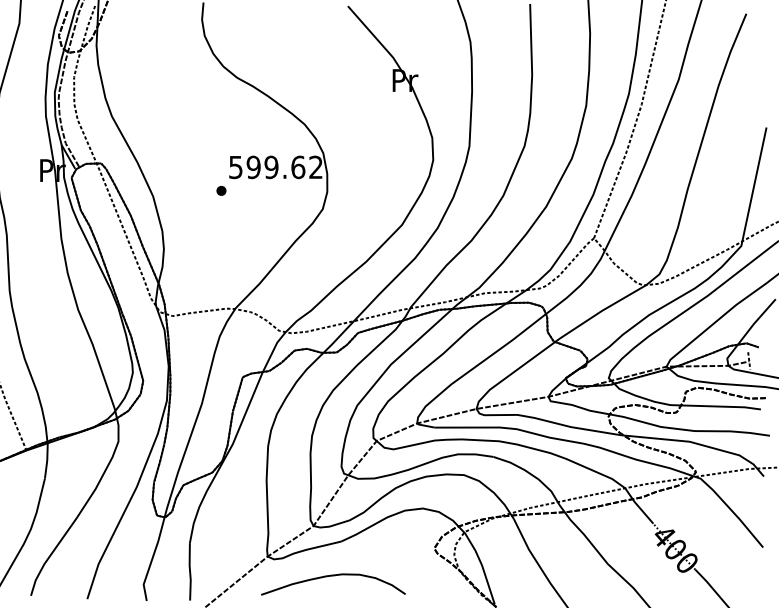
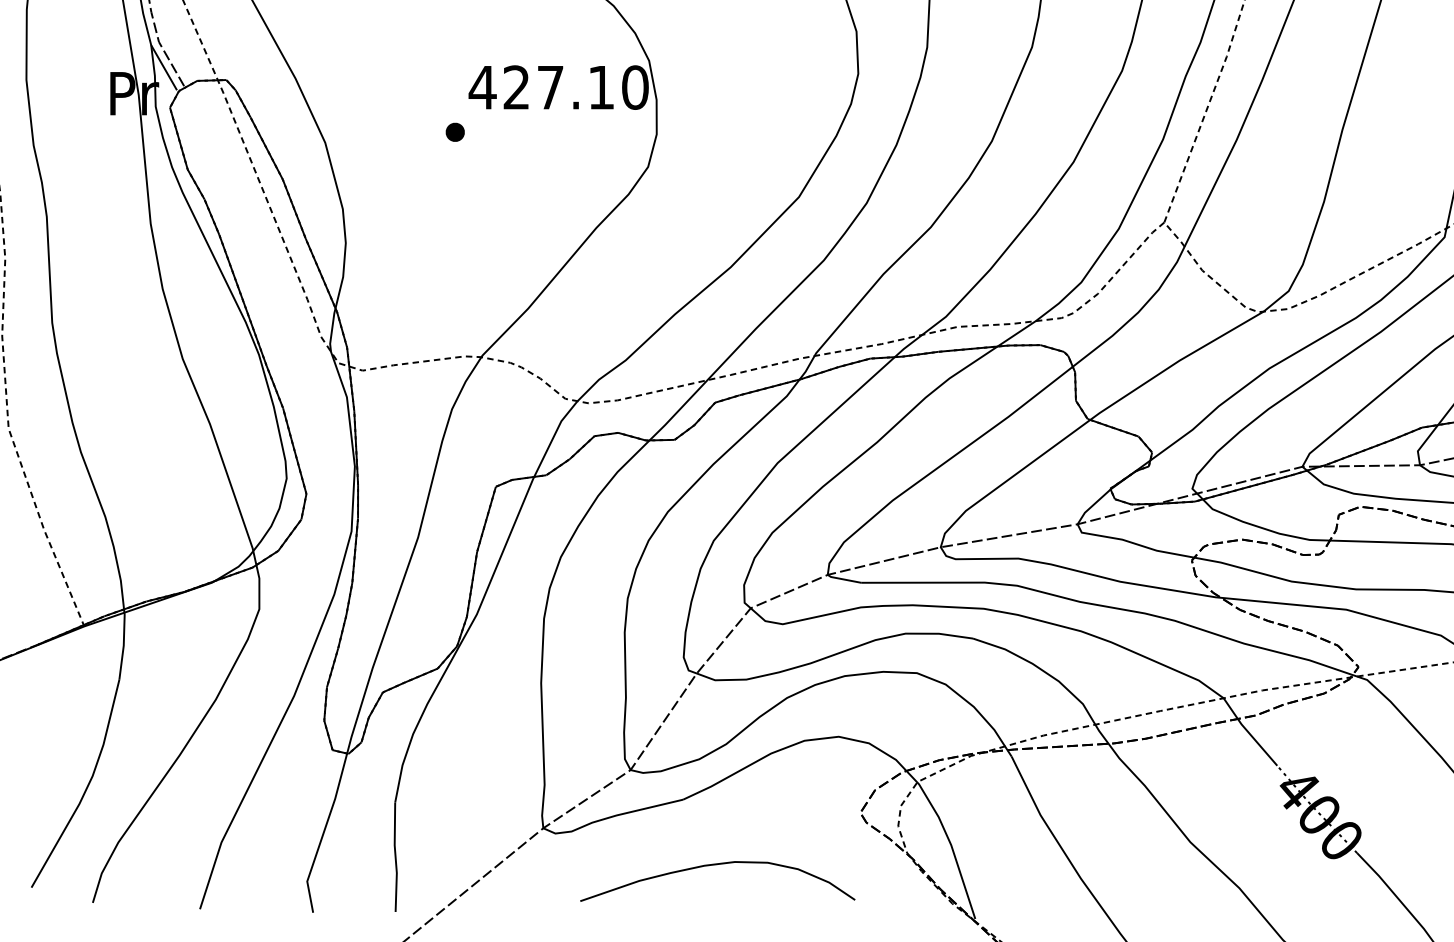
text: (275, 167) -> (558, 87), 599.62 -> 427.10
curve: (333, 576) -> (717, 866), moved

